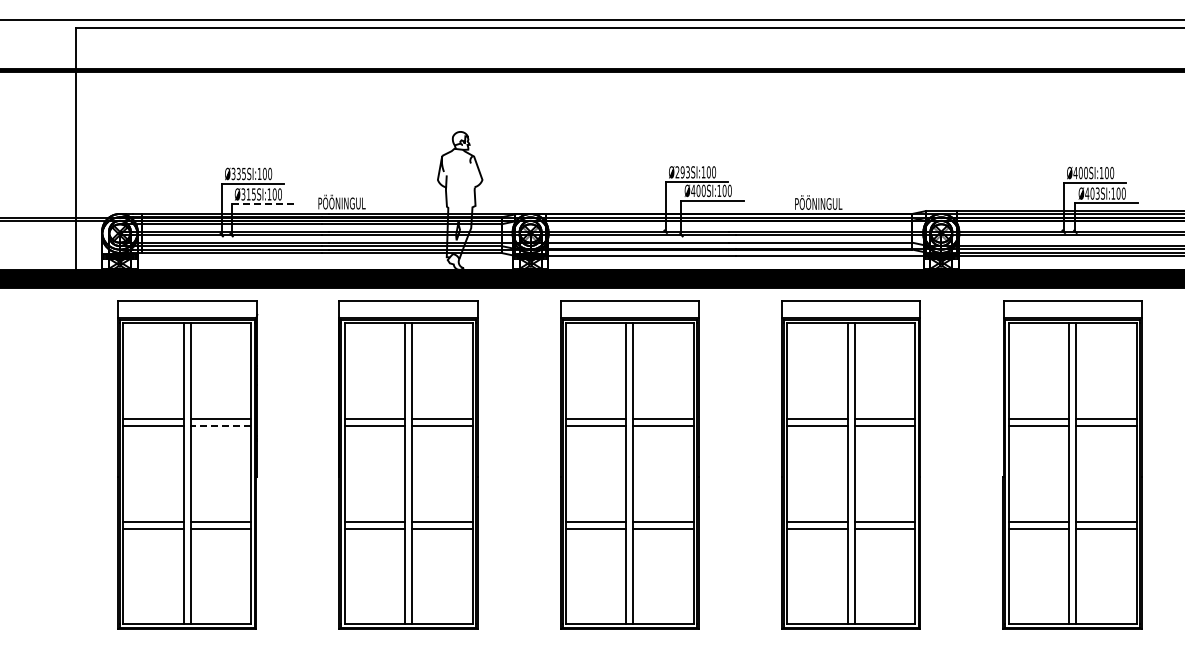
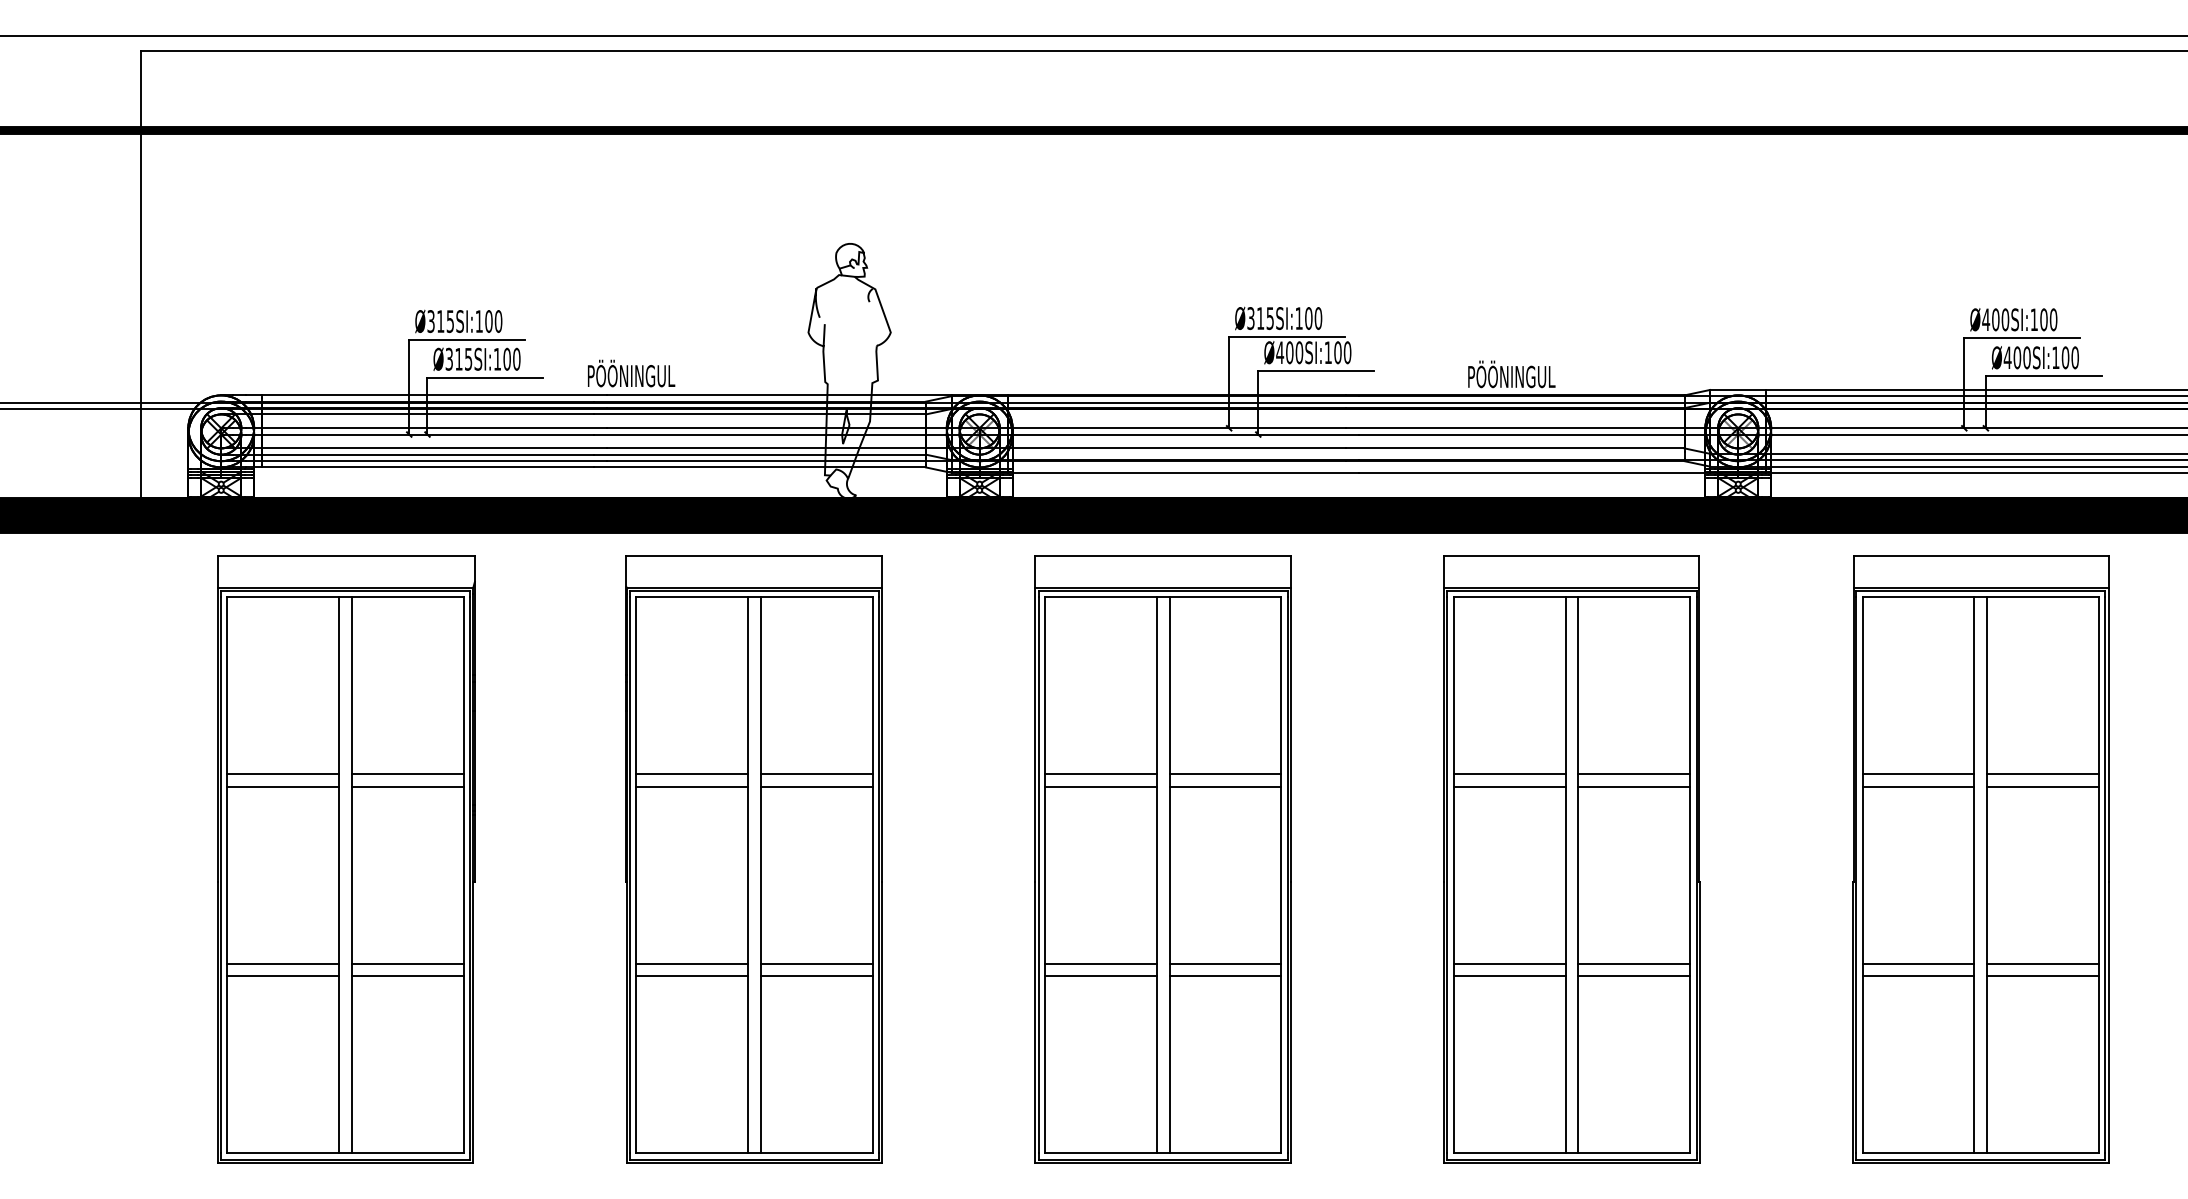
text: (682, 172) -> (1260, 318), Ø293SI:100 -> Ø315SI:100
text: (238, 173) -> (440, 320), Ø335SI:100 -> Ø315SI:100
text: (1097, 193) -> (2026, 357), Ø403SI:100 -> Ø400SI:100
line: (263, 204) -> (486, 377), dashed -> solid
line: (220, 425) -> (406, 786), dashed -> solid

